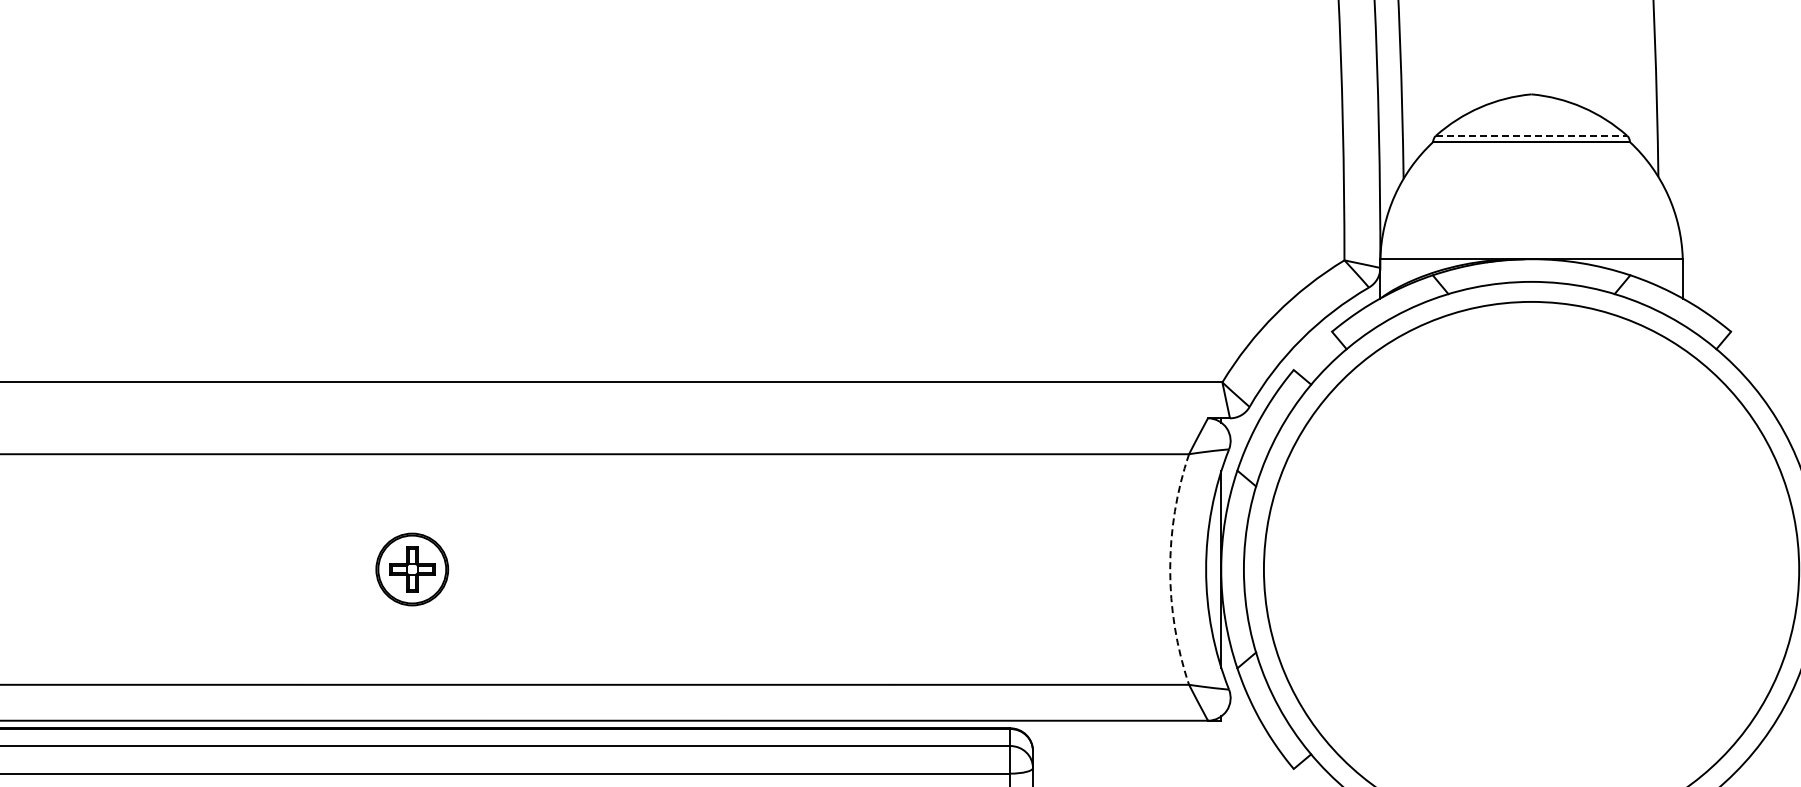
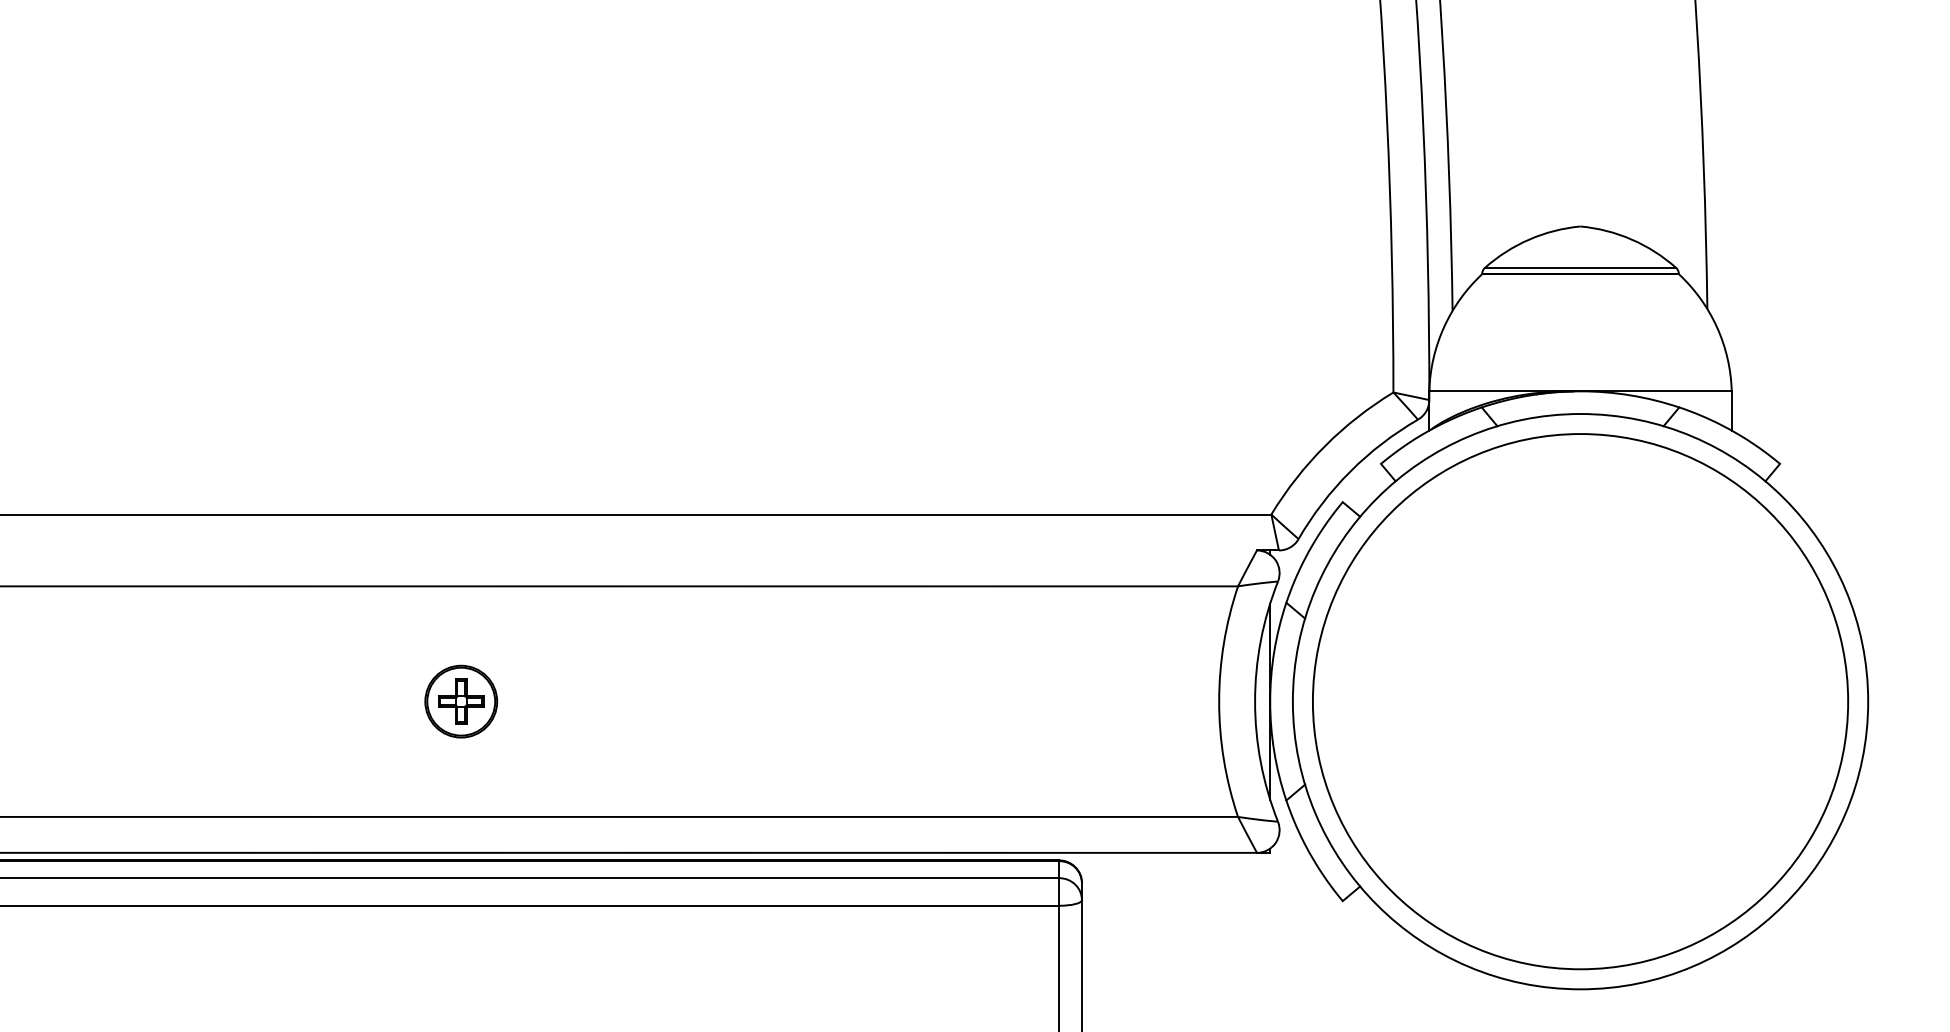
line: (1531, 136) -> (1580, 268), dashed -> solid
arc: (1170, 569) -> (1219, 701), dashed -> solid

